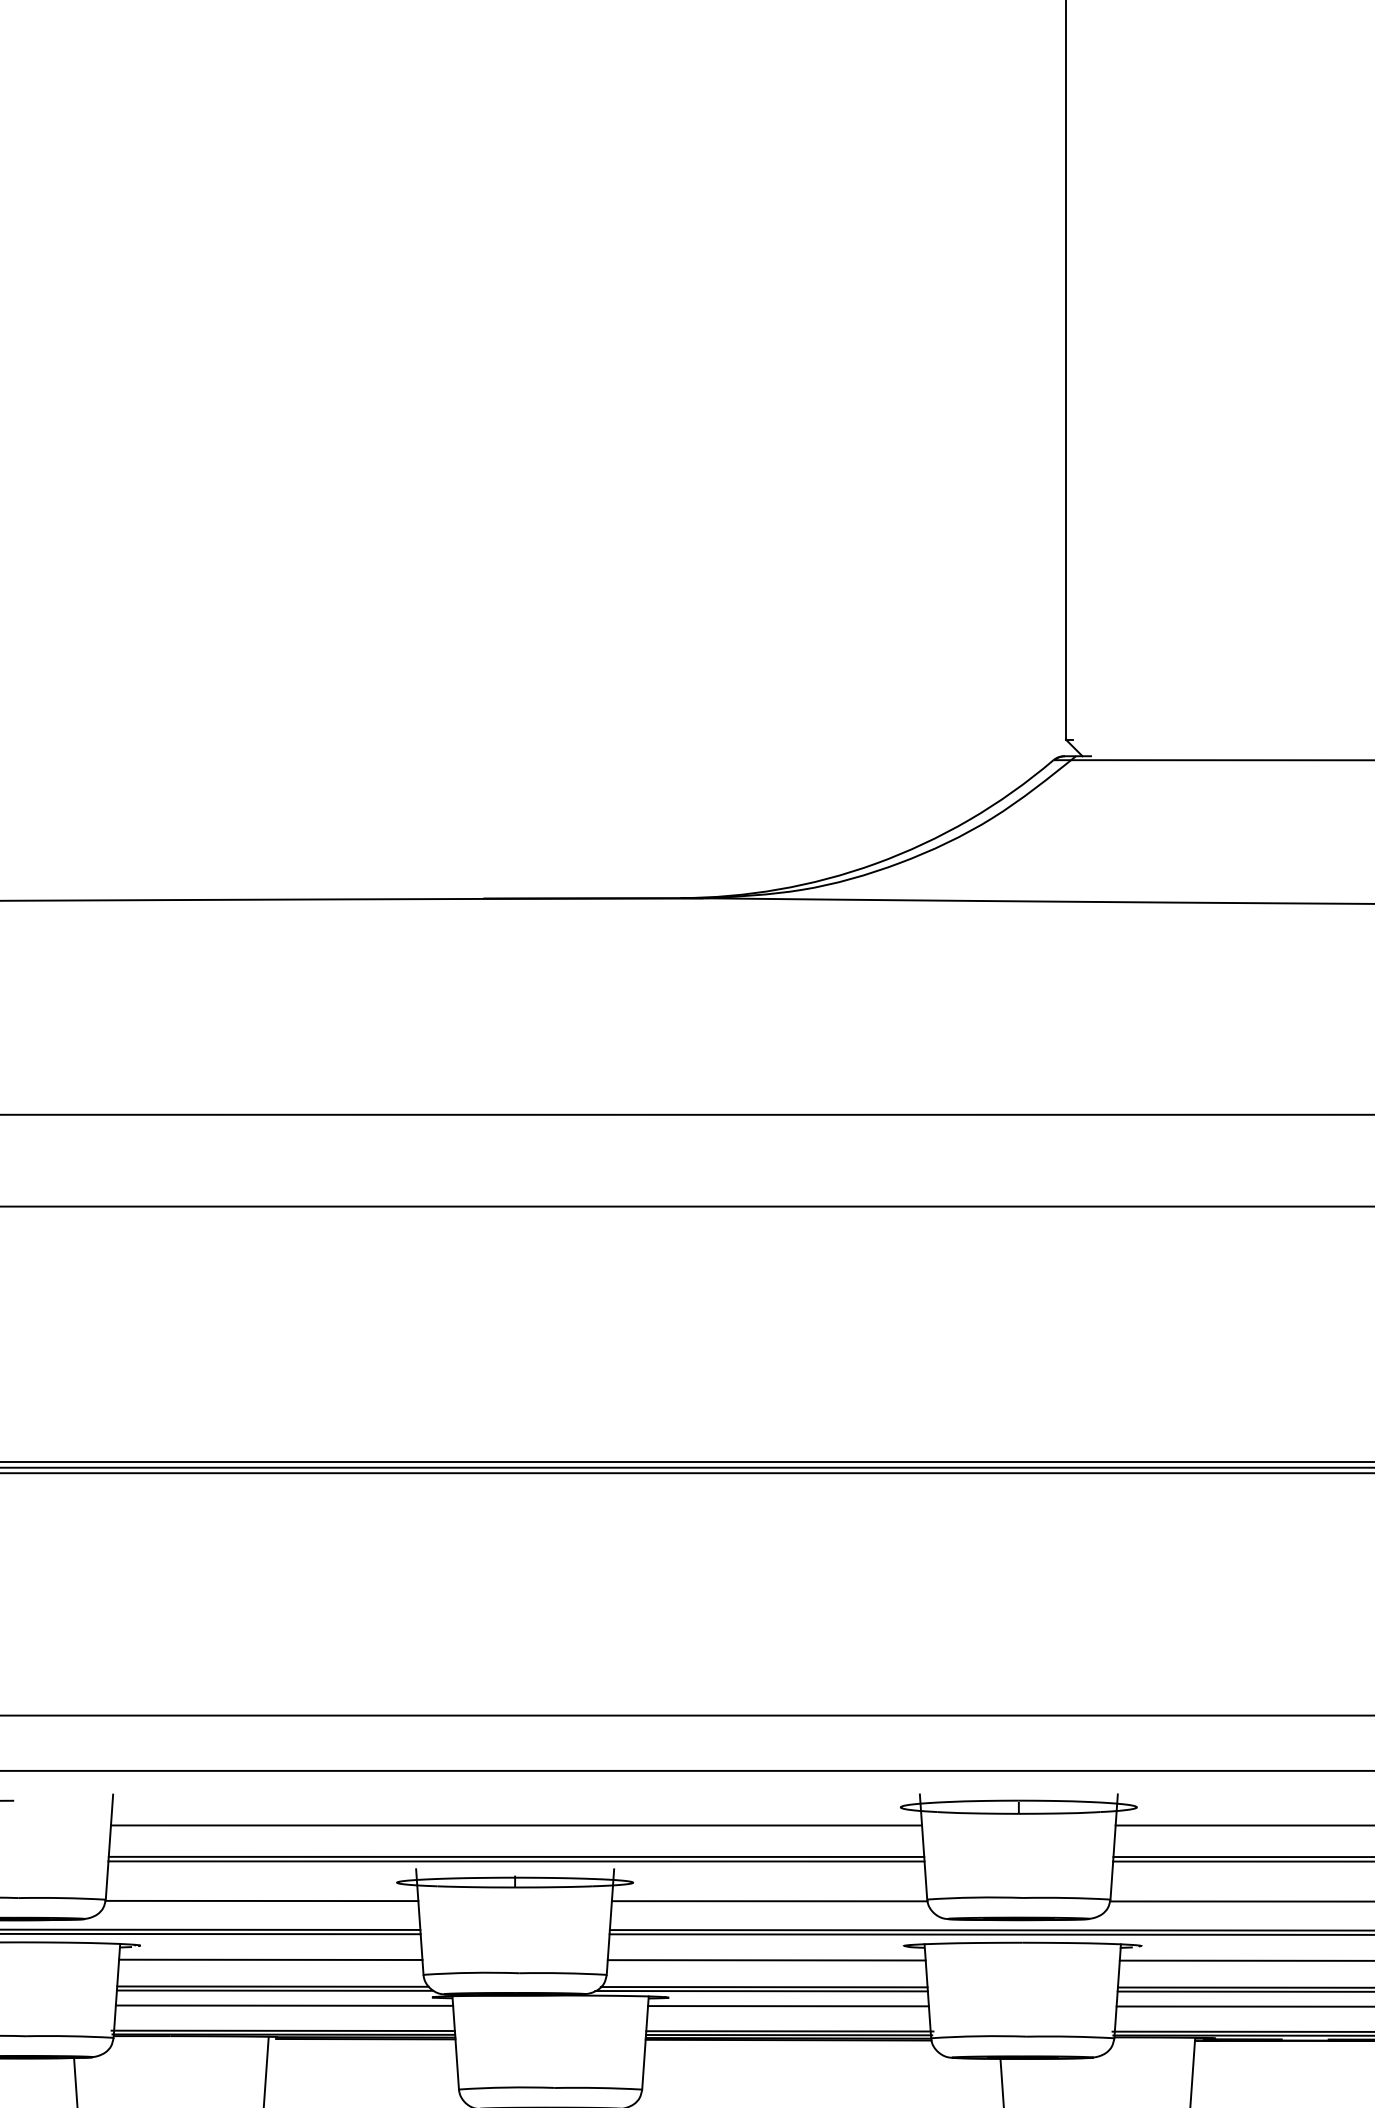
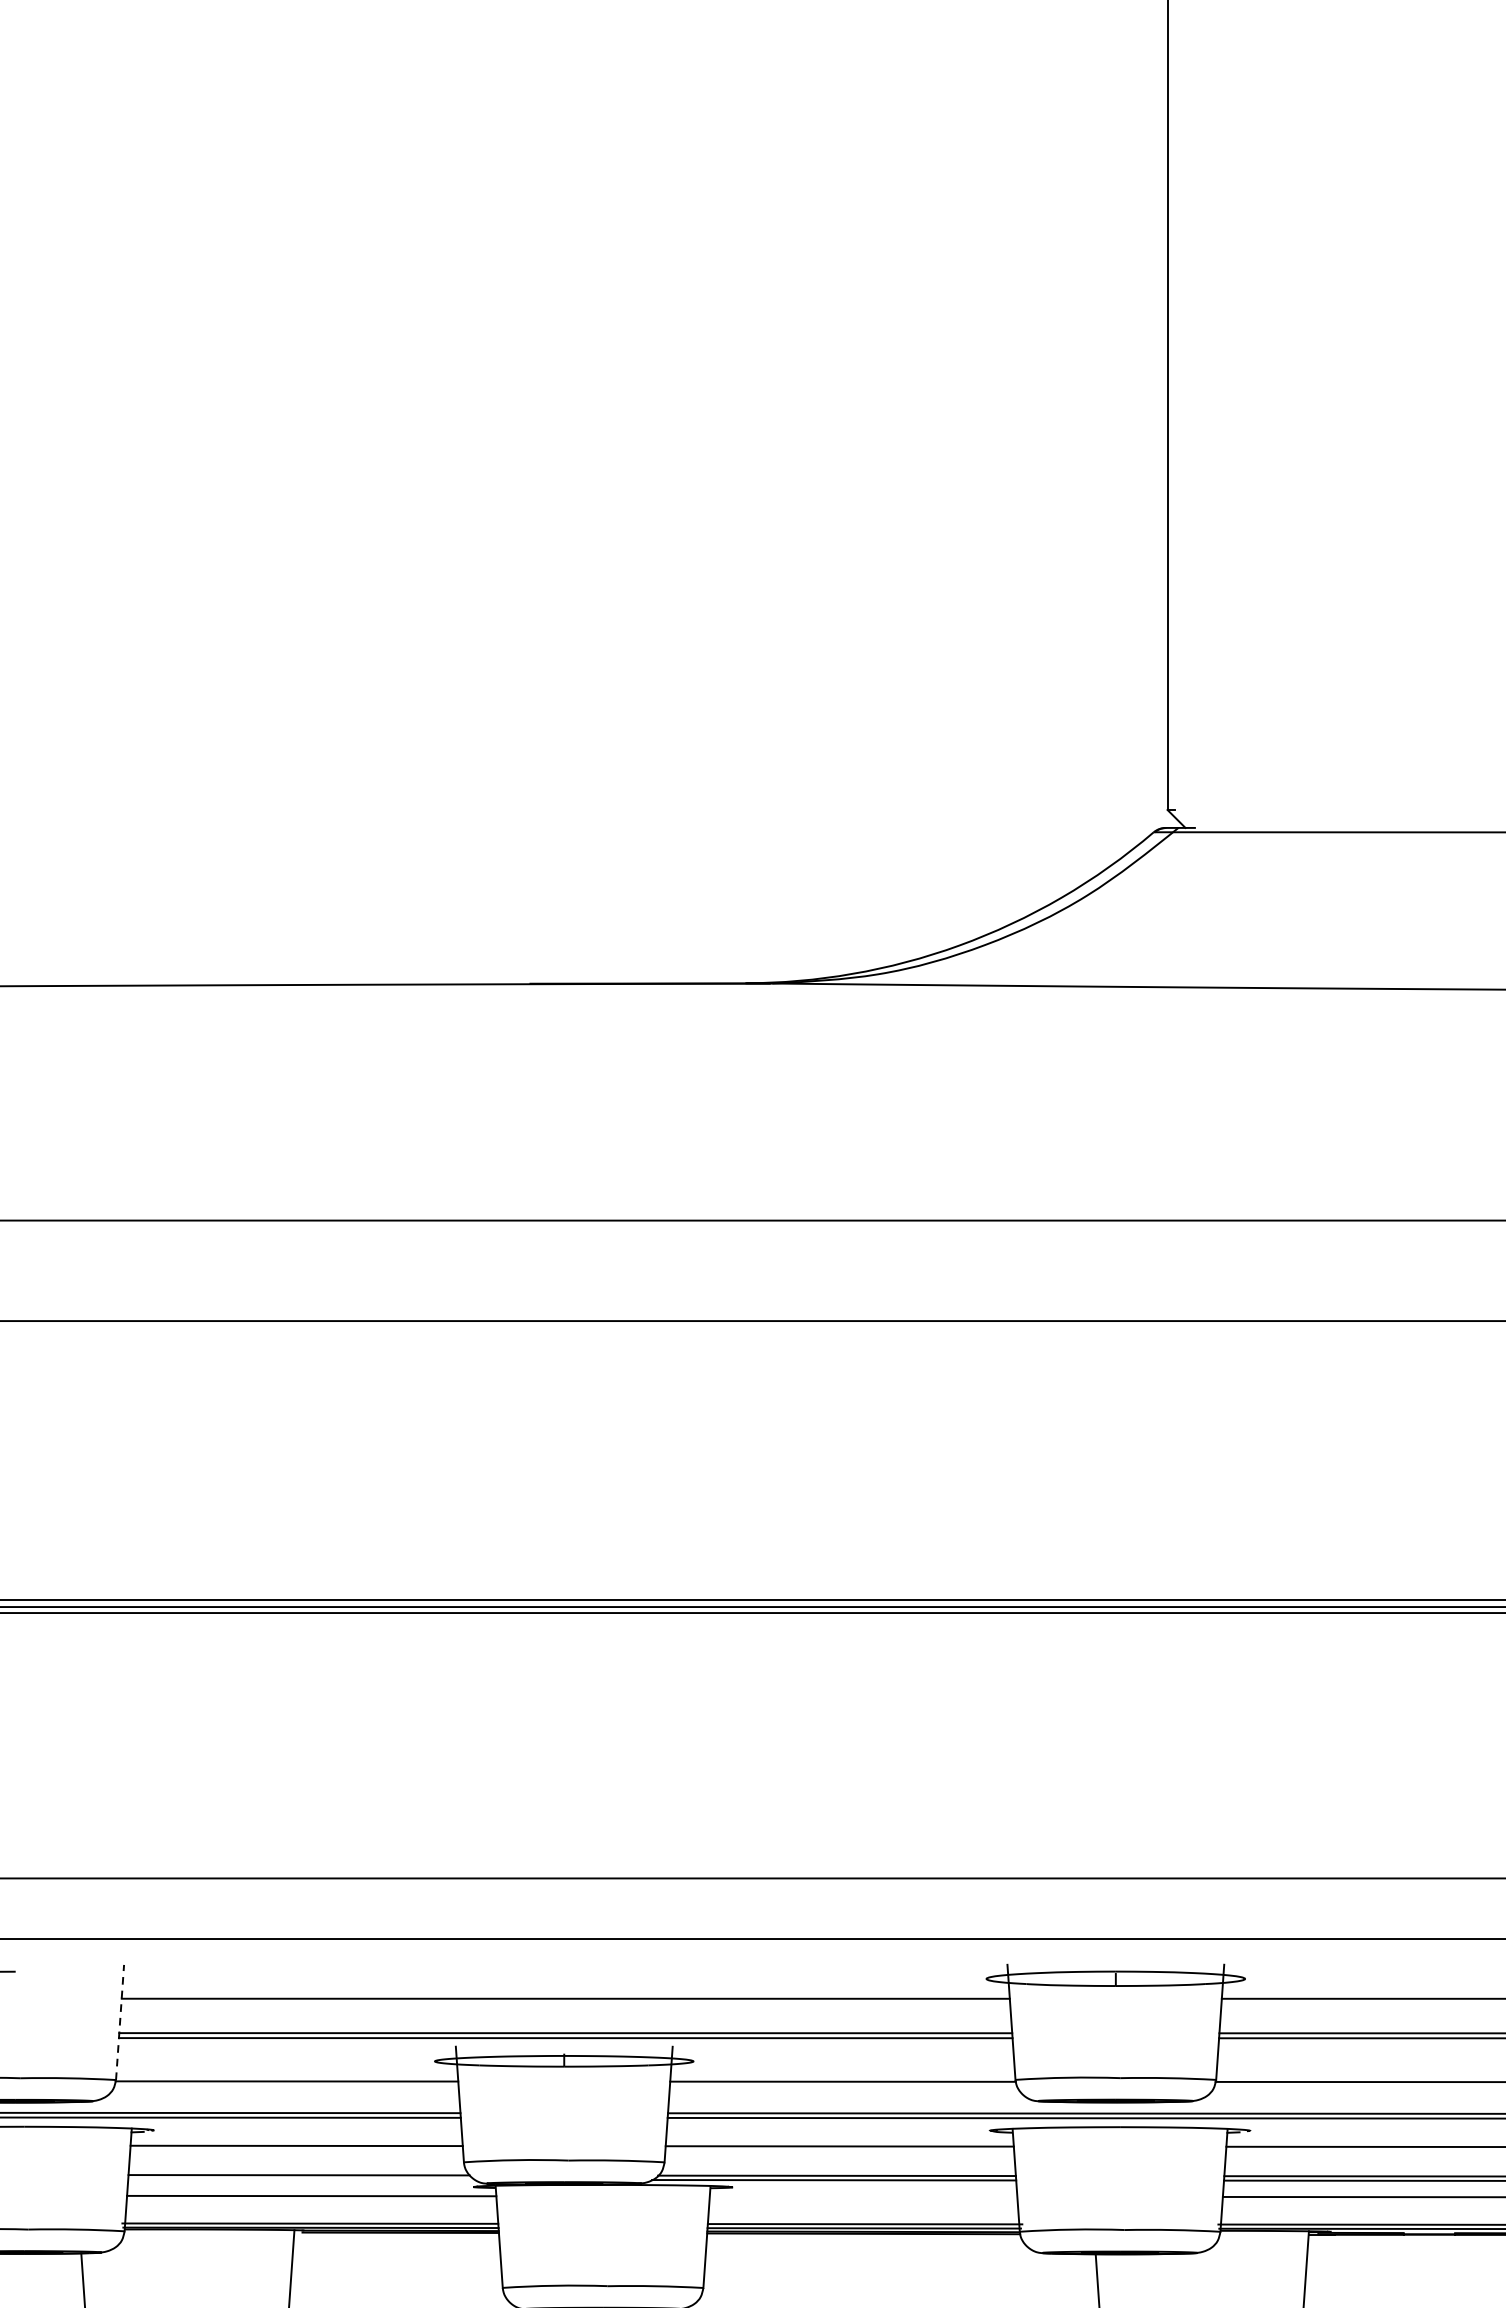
line: (109, 1847) -> (120, 2022), solid -> dashed
line: (274, 1990) -> (300, 2179), removed
line: (788, 2006) -> (863, 2196), removed

